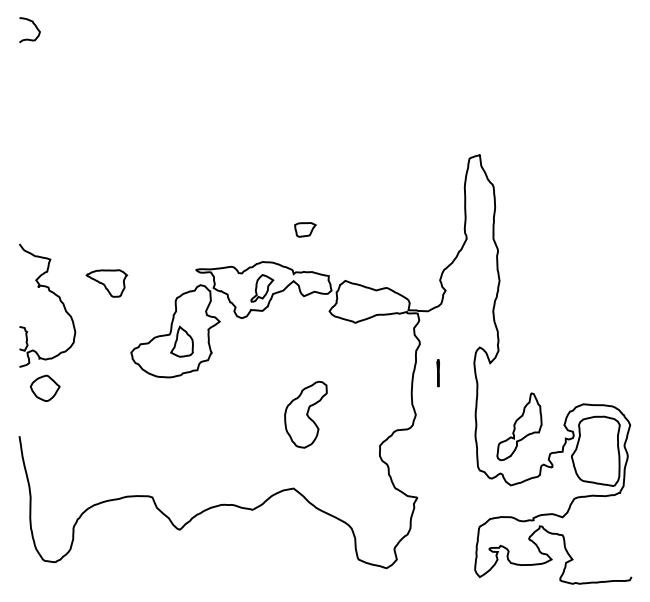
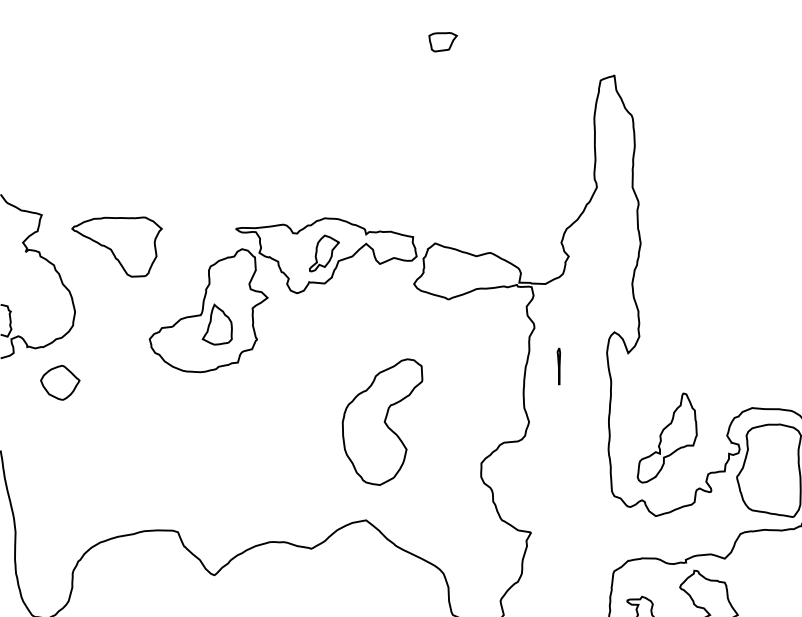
part: (305, 229) -> (443, 41), moved
part: (106, 283) -> (116, 246), size x1.67
part: (44, 388) -> (59, 382), moved
part: (305, 414) -> (381, 421), size x1.43

